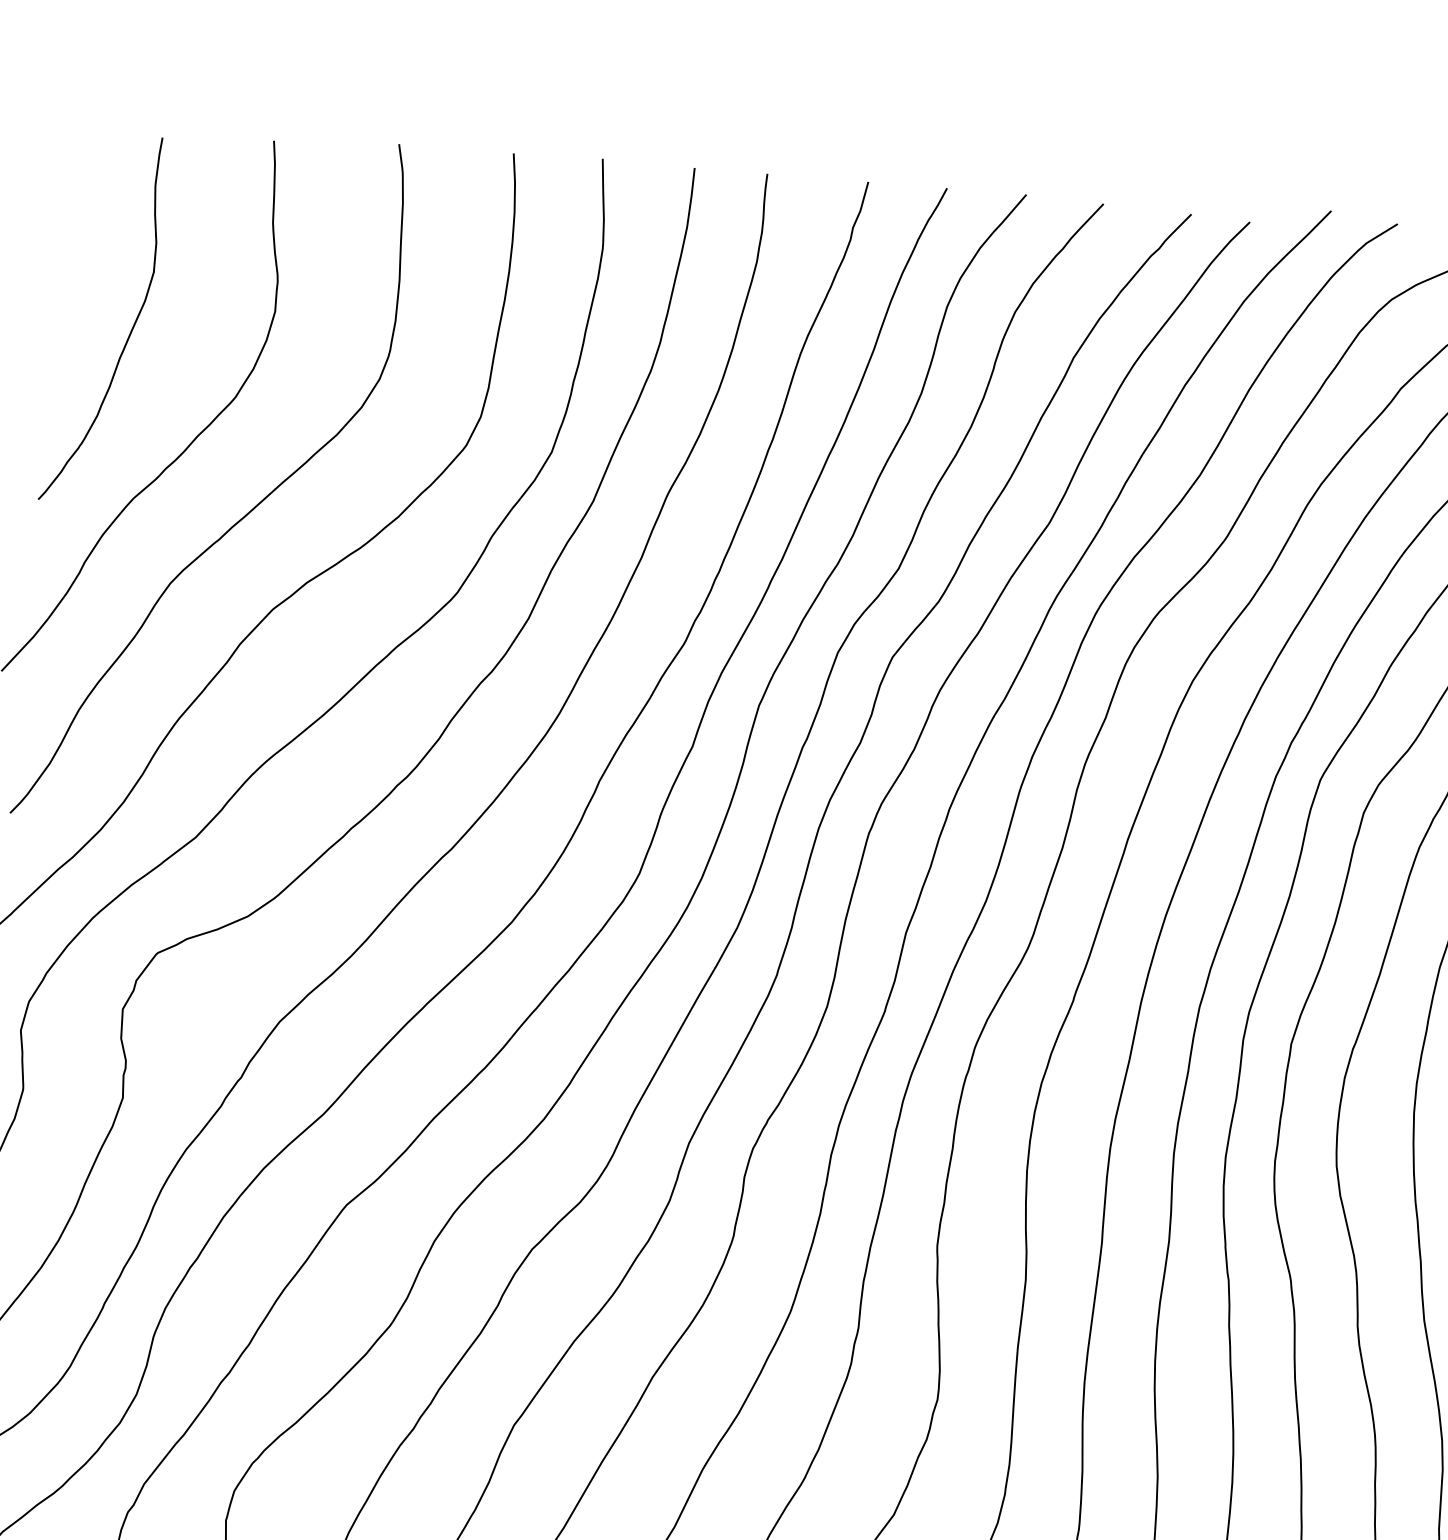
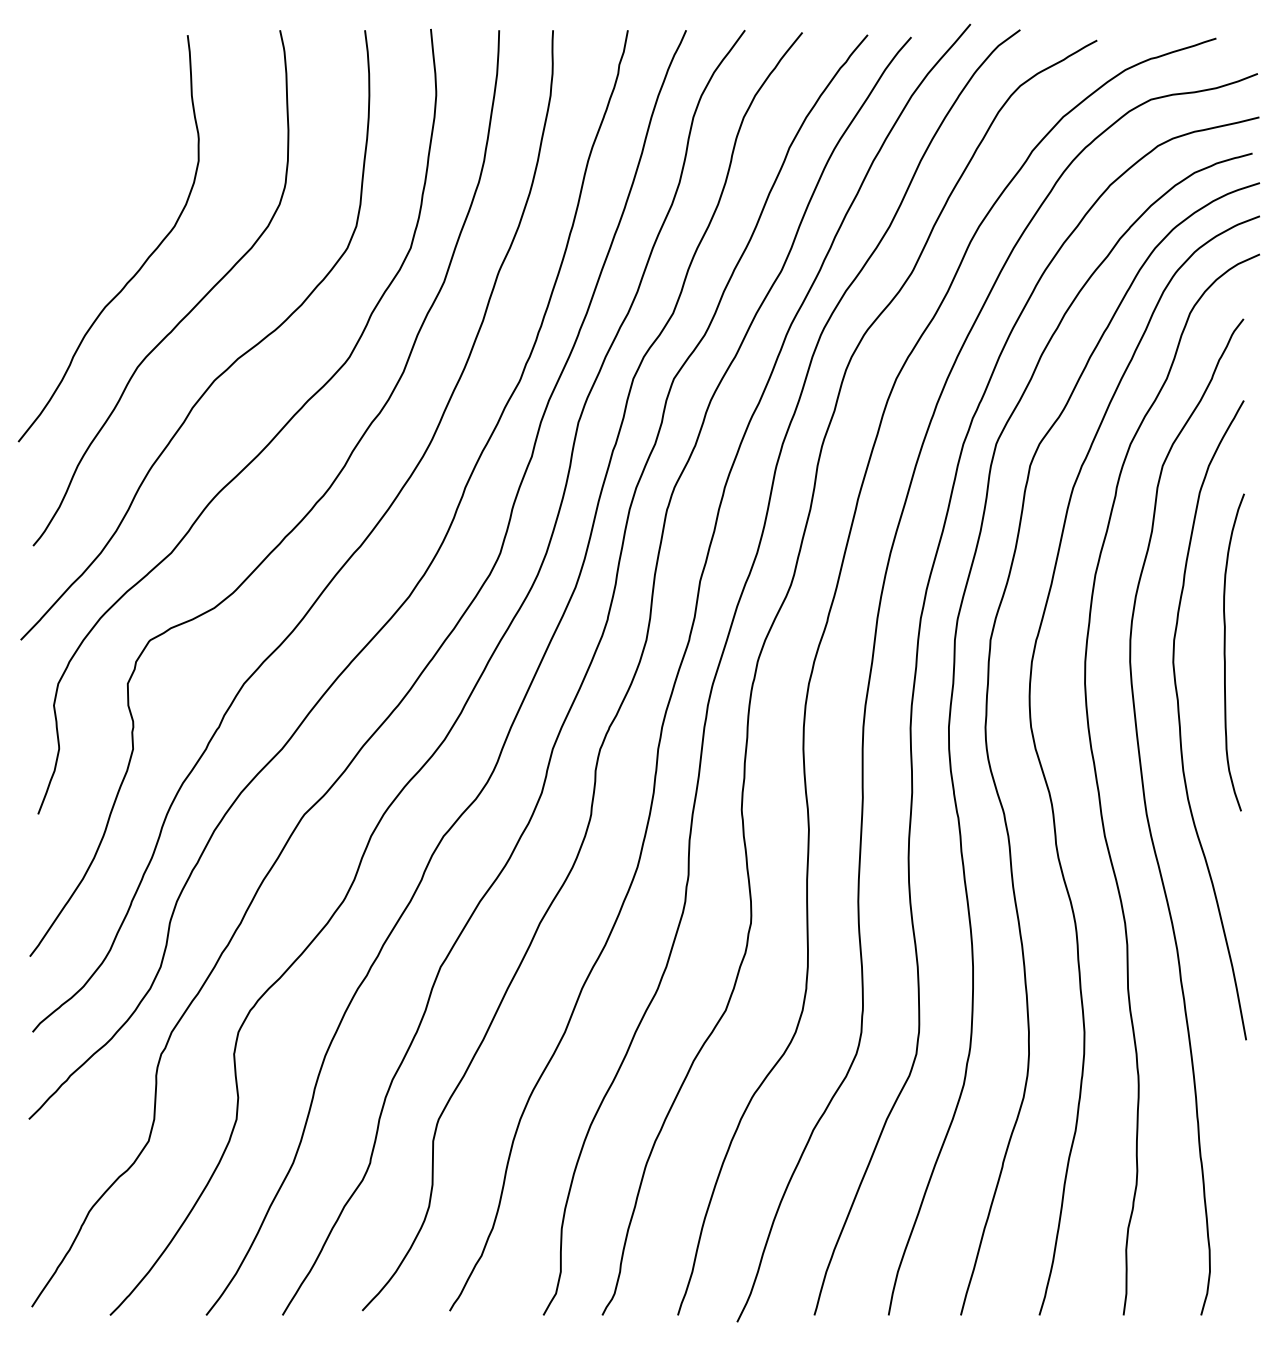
curve: (129, 331) -> (92, 184), removed

